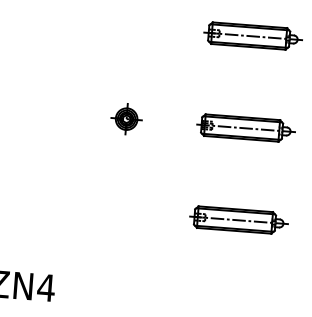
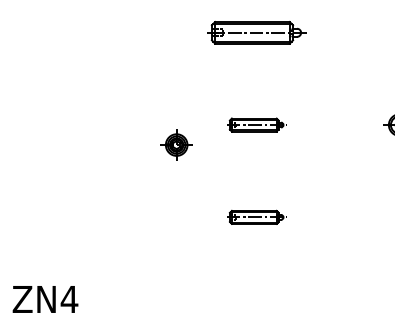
part: (126, 118) -> (176, 144), moved
part: (246, 127) -> (256, 124), size x0.6
part: (238, 220) -> (256, 217), size x0.6

